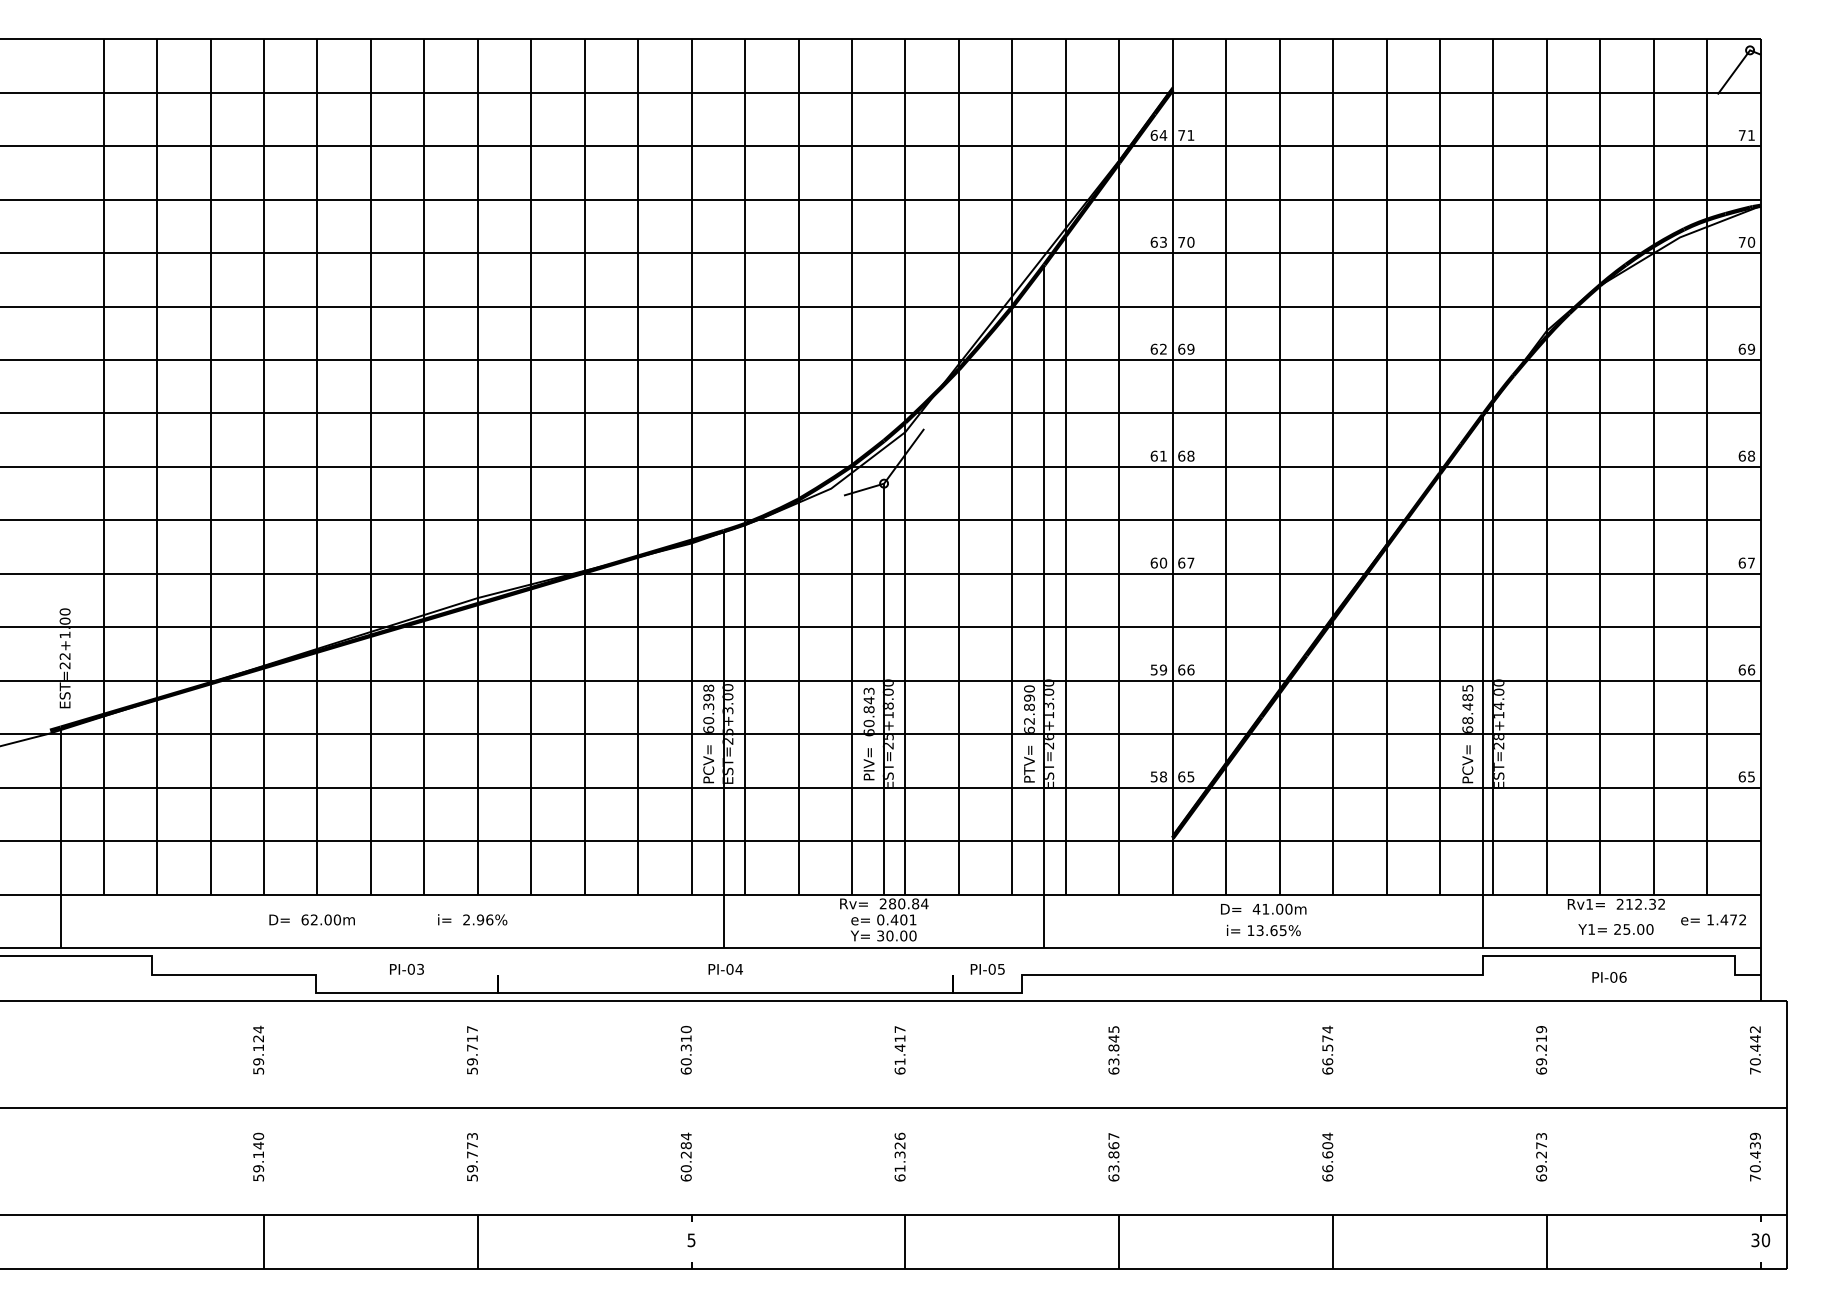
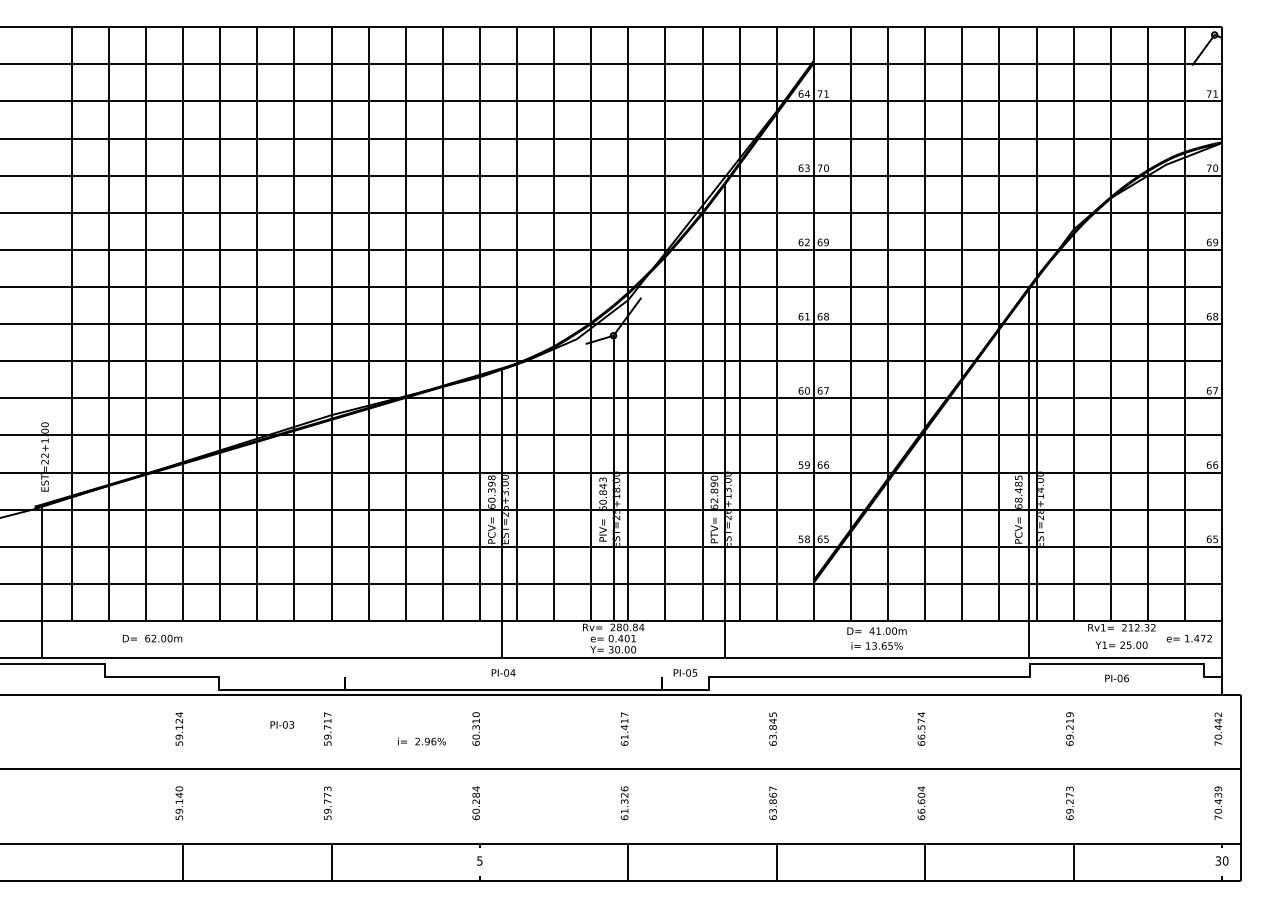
text: (312, 919) -> (152, 638), moved
text: (472, 919) -> (421, 741), moved
text: (407, 968) -> (282, 724), moved

